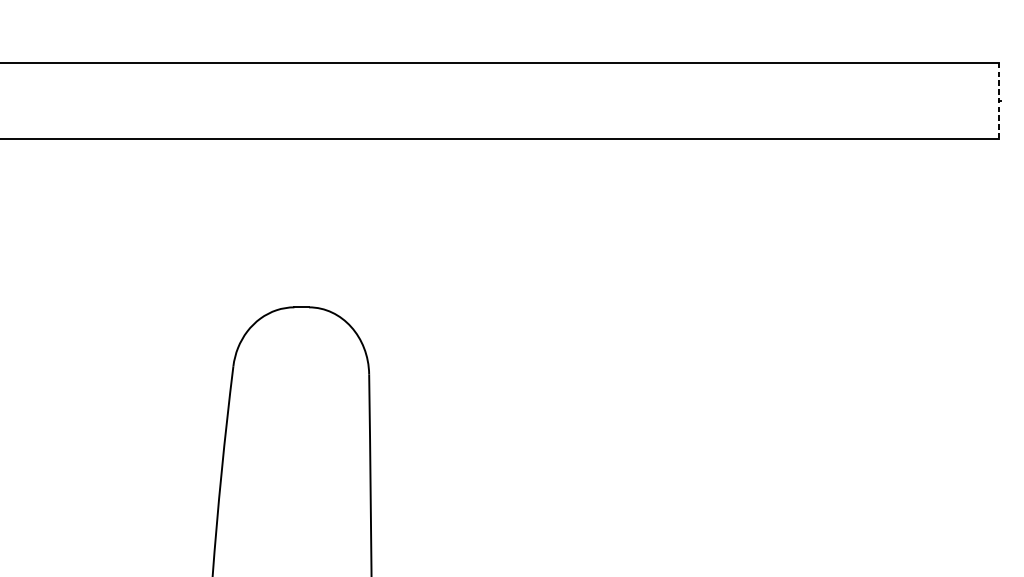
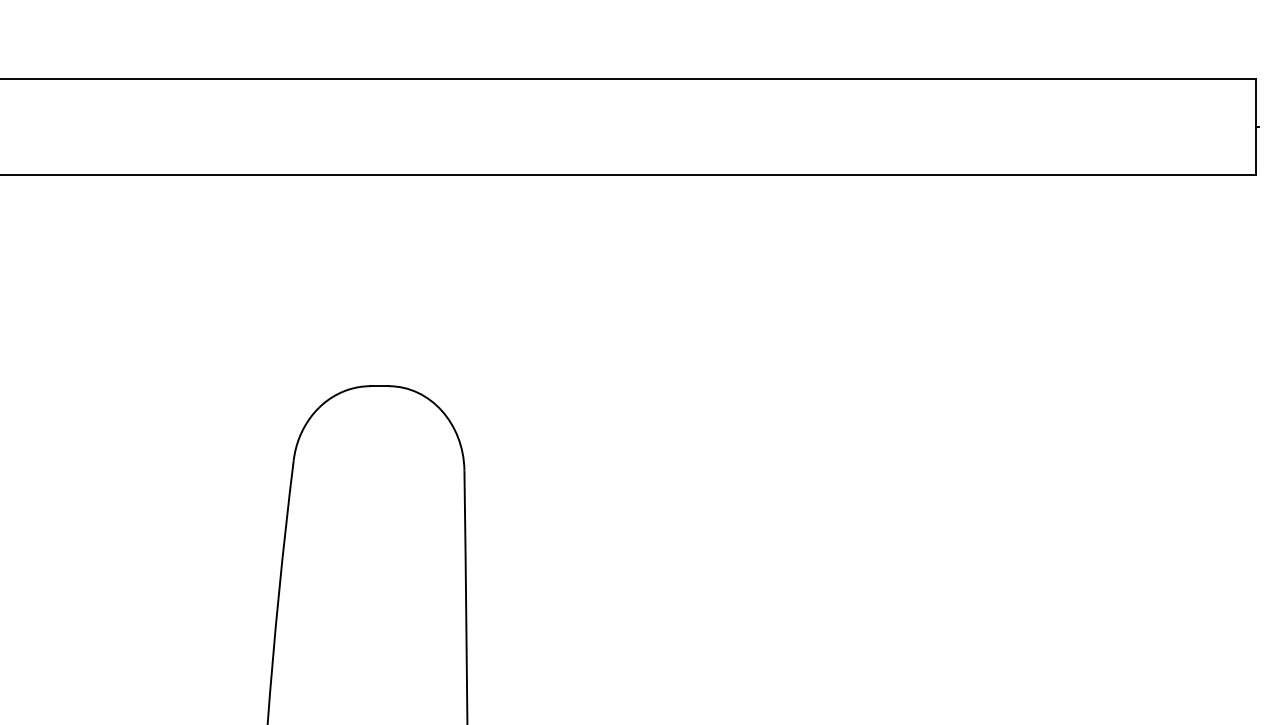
line: (999, 101) -> (1256, 127), dashed -> solid

